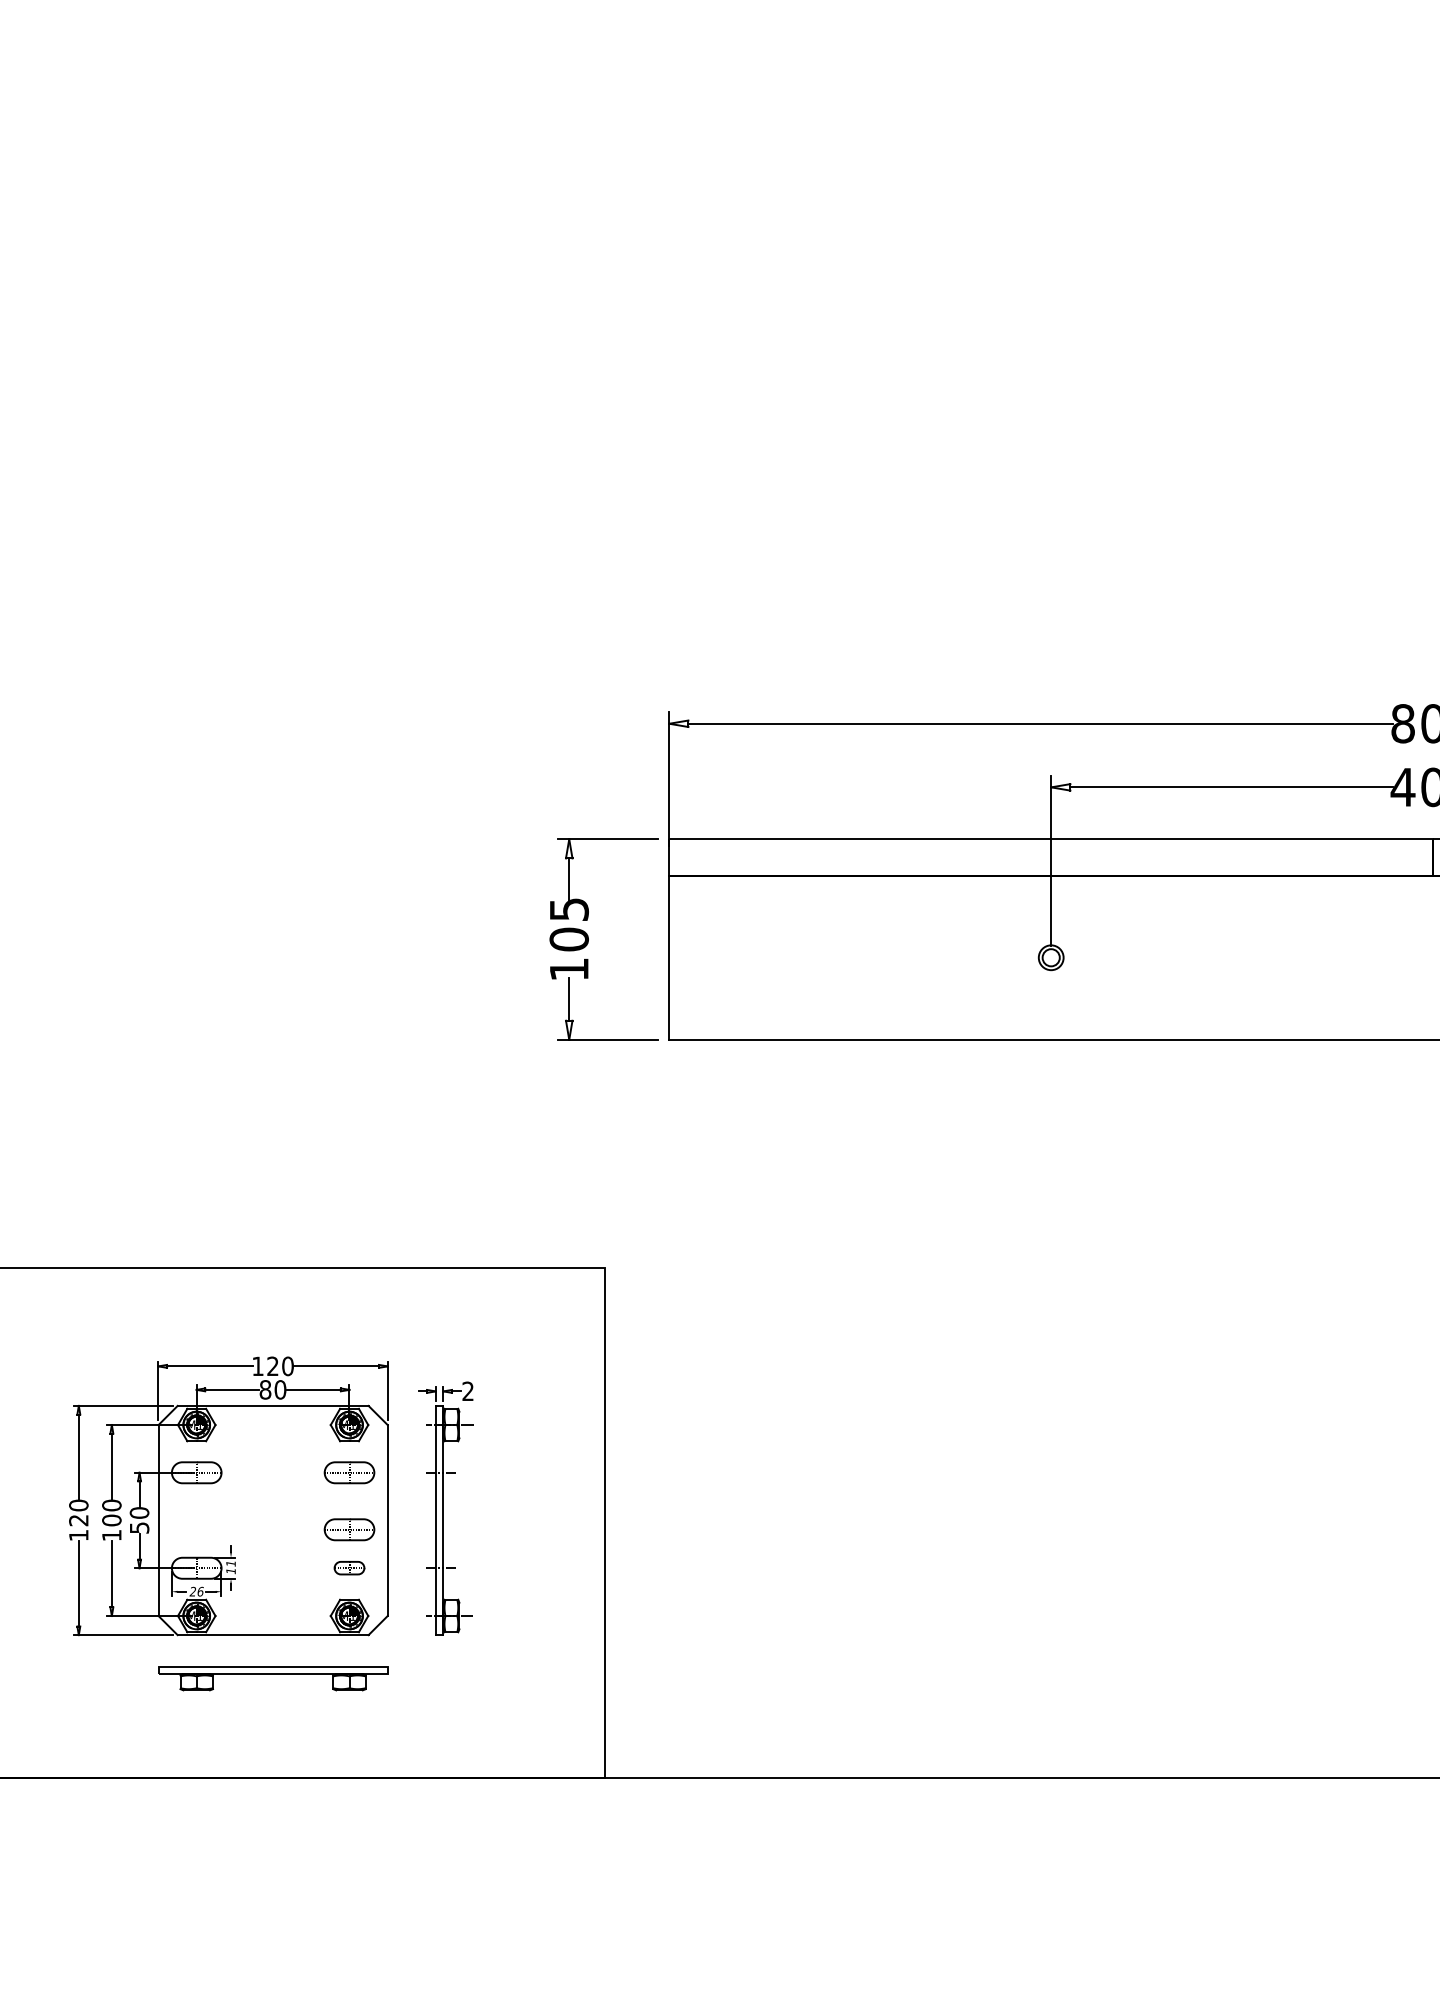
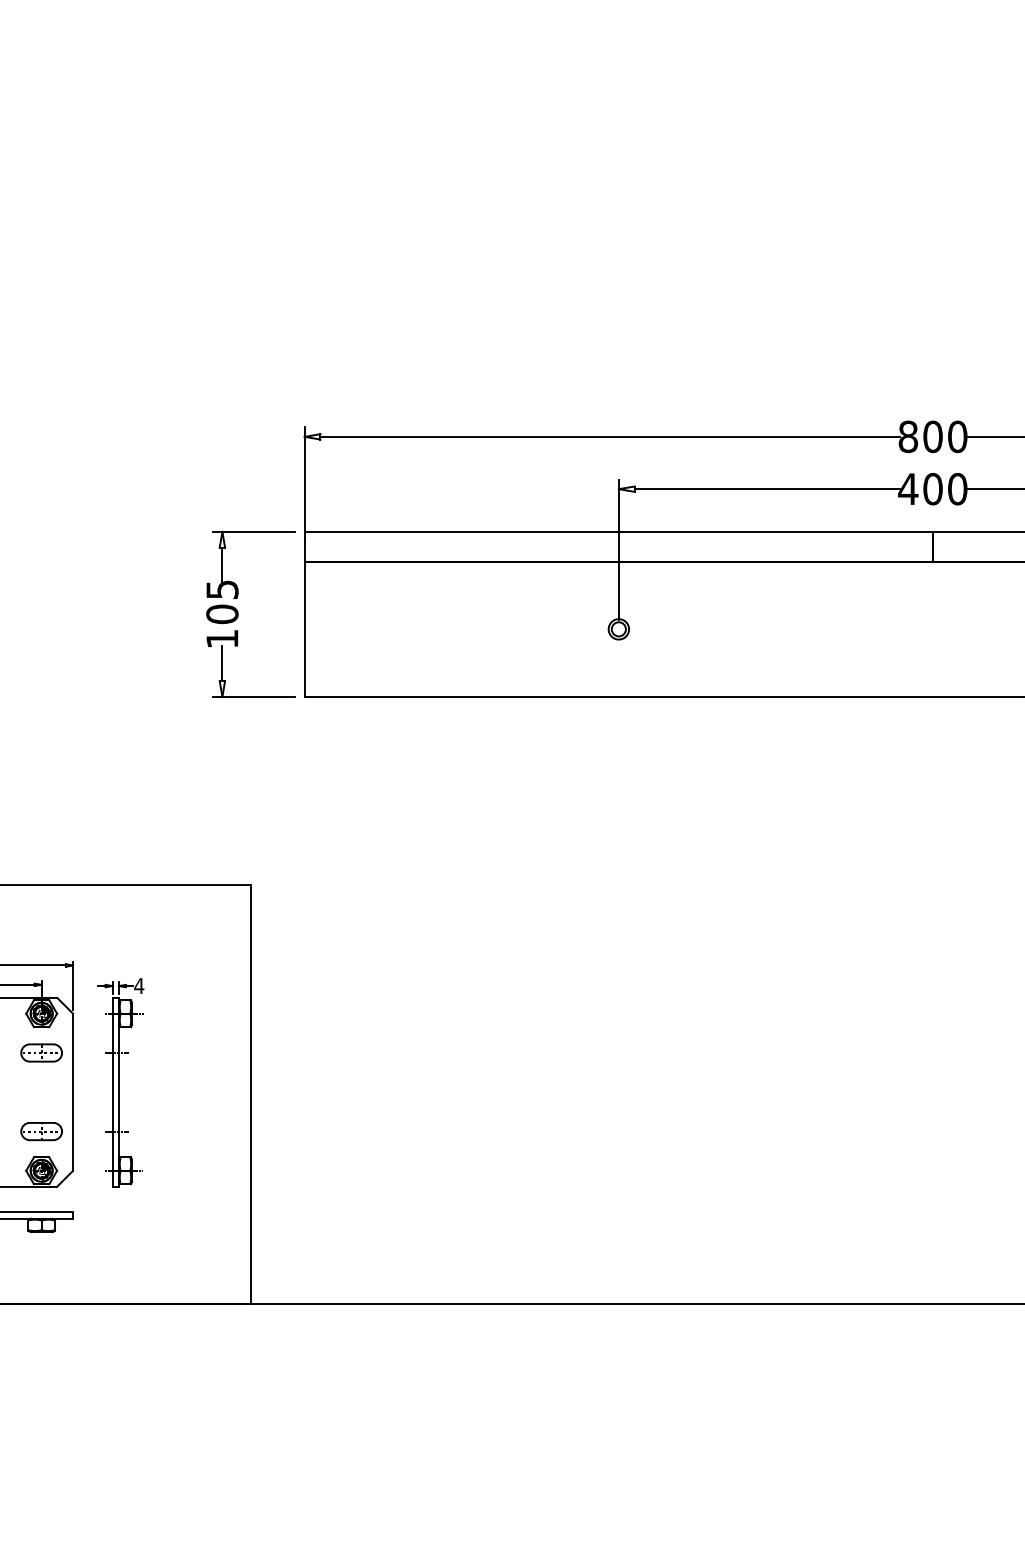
text: (467, 1390) -> (138, 985), 2 -> 4
part: (349, 1529) -> (41, 1099), removed
part: (349, 1567) -> (41, 1130), size x1.67

